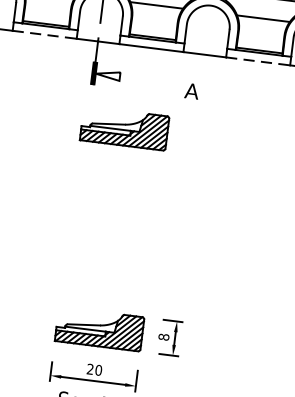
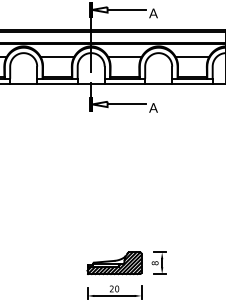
line: (44, 35) -> (57, 84), dashed -> solid
line: (258, 61) -> (192, 84), dashed -> solid
line: (149, 80) -> (126, 104), added
part: (124, 128) -> (114, 136), removed

